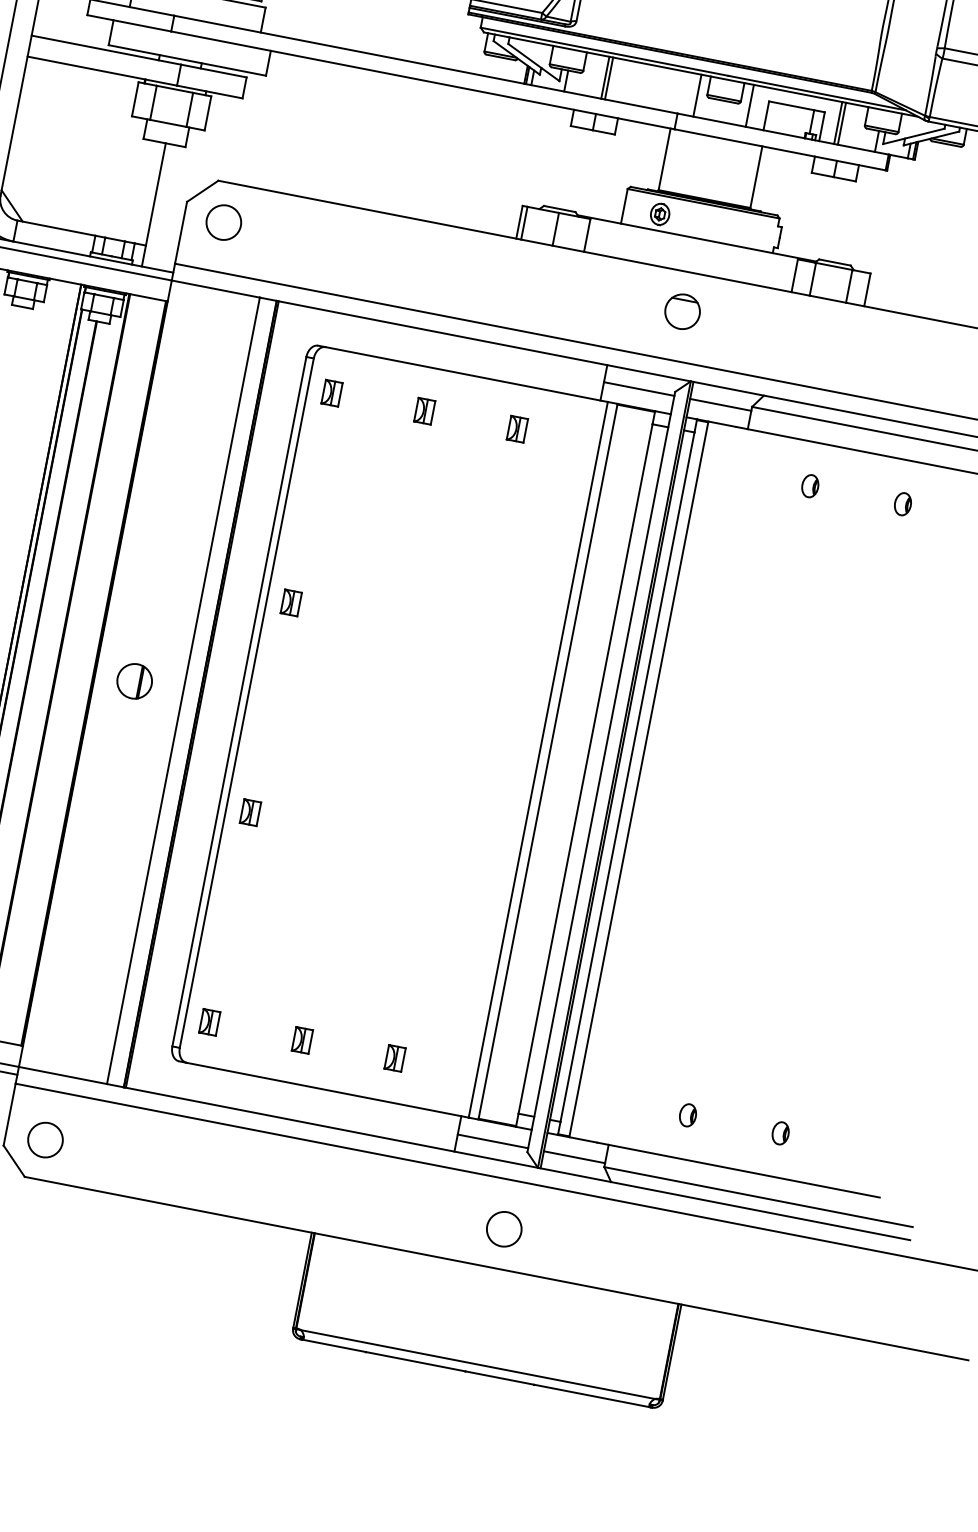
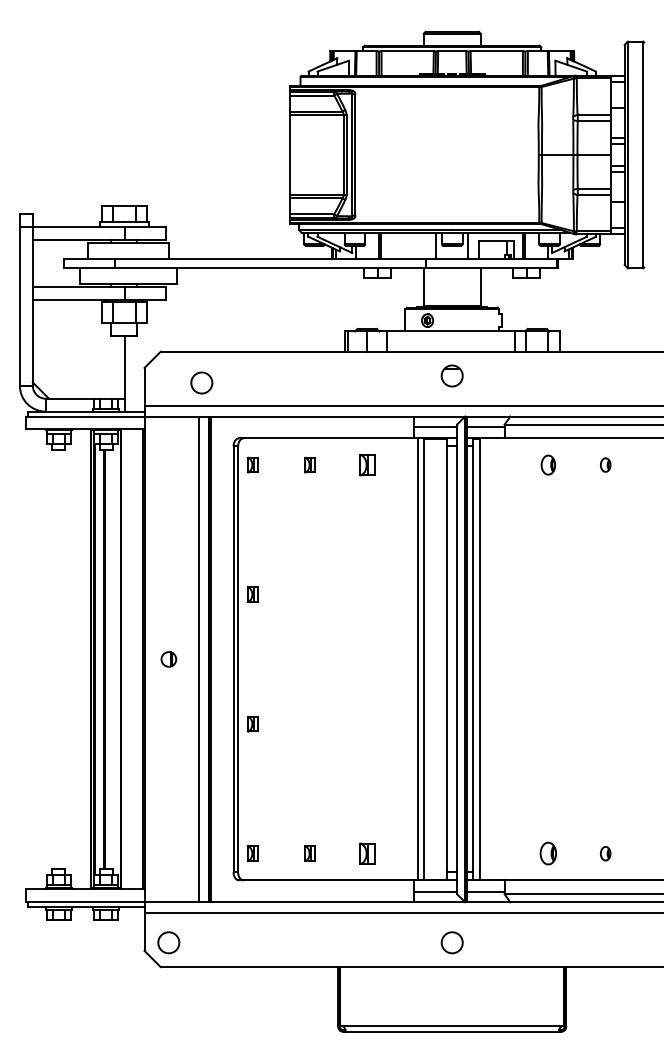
circle: (223, 221) -> (201, 382), moved
part: (517, 428) -> (367, 464), size x1.4
part: (810, 485) -> (548, 464), size x1.4
part: (134, 681) -> (168, 659), size x0.7
part: (395, 1058) -> (367, 853), size x1.4
part: (688, 1115) -> (548, 853), size x1.6

